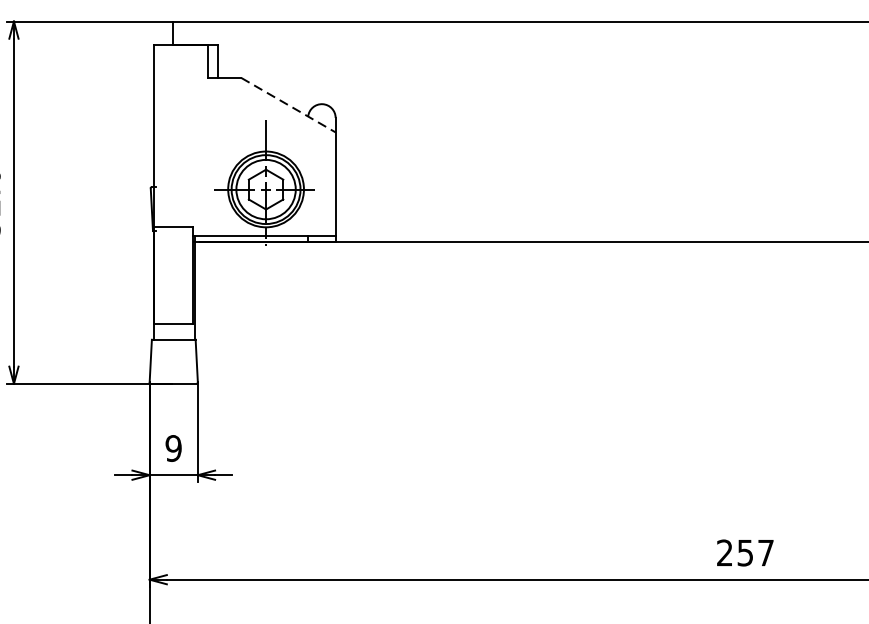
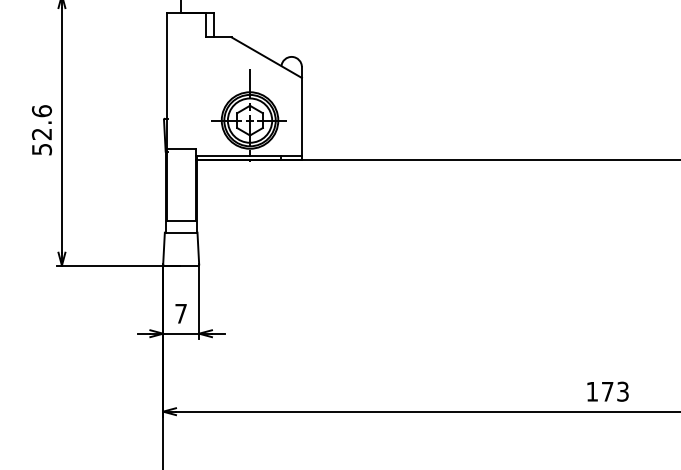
line: (288, 104) -> (266, 57), dashed -> solid
text: (174, 448) -> (181, 313), 9 -> 7
text: (745, 552) -> (607, 391), 257 -> 173

